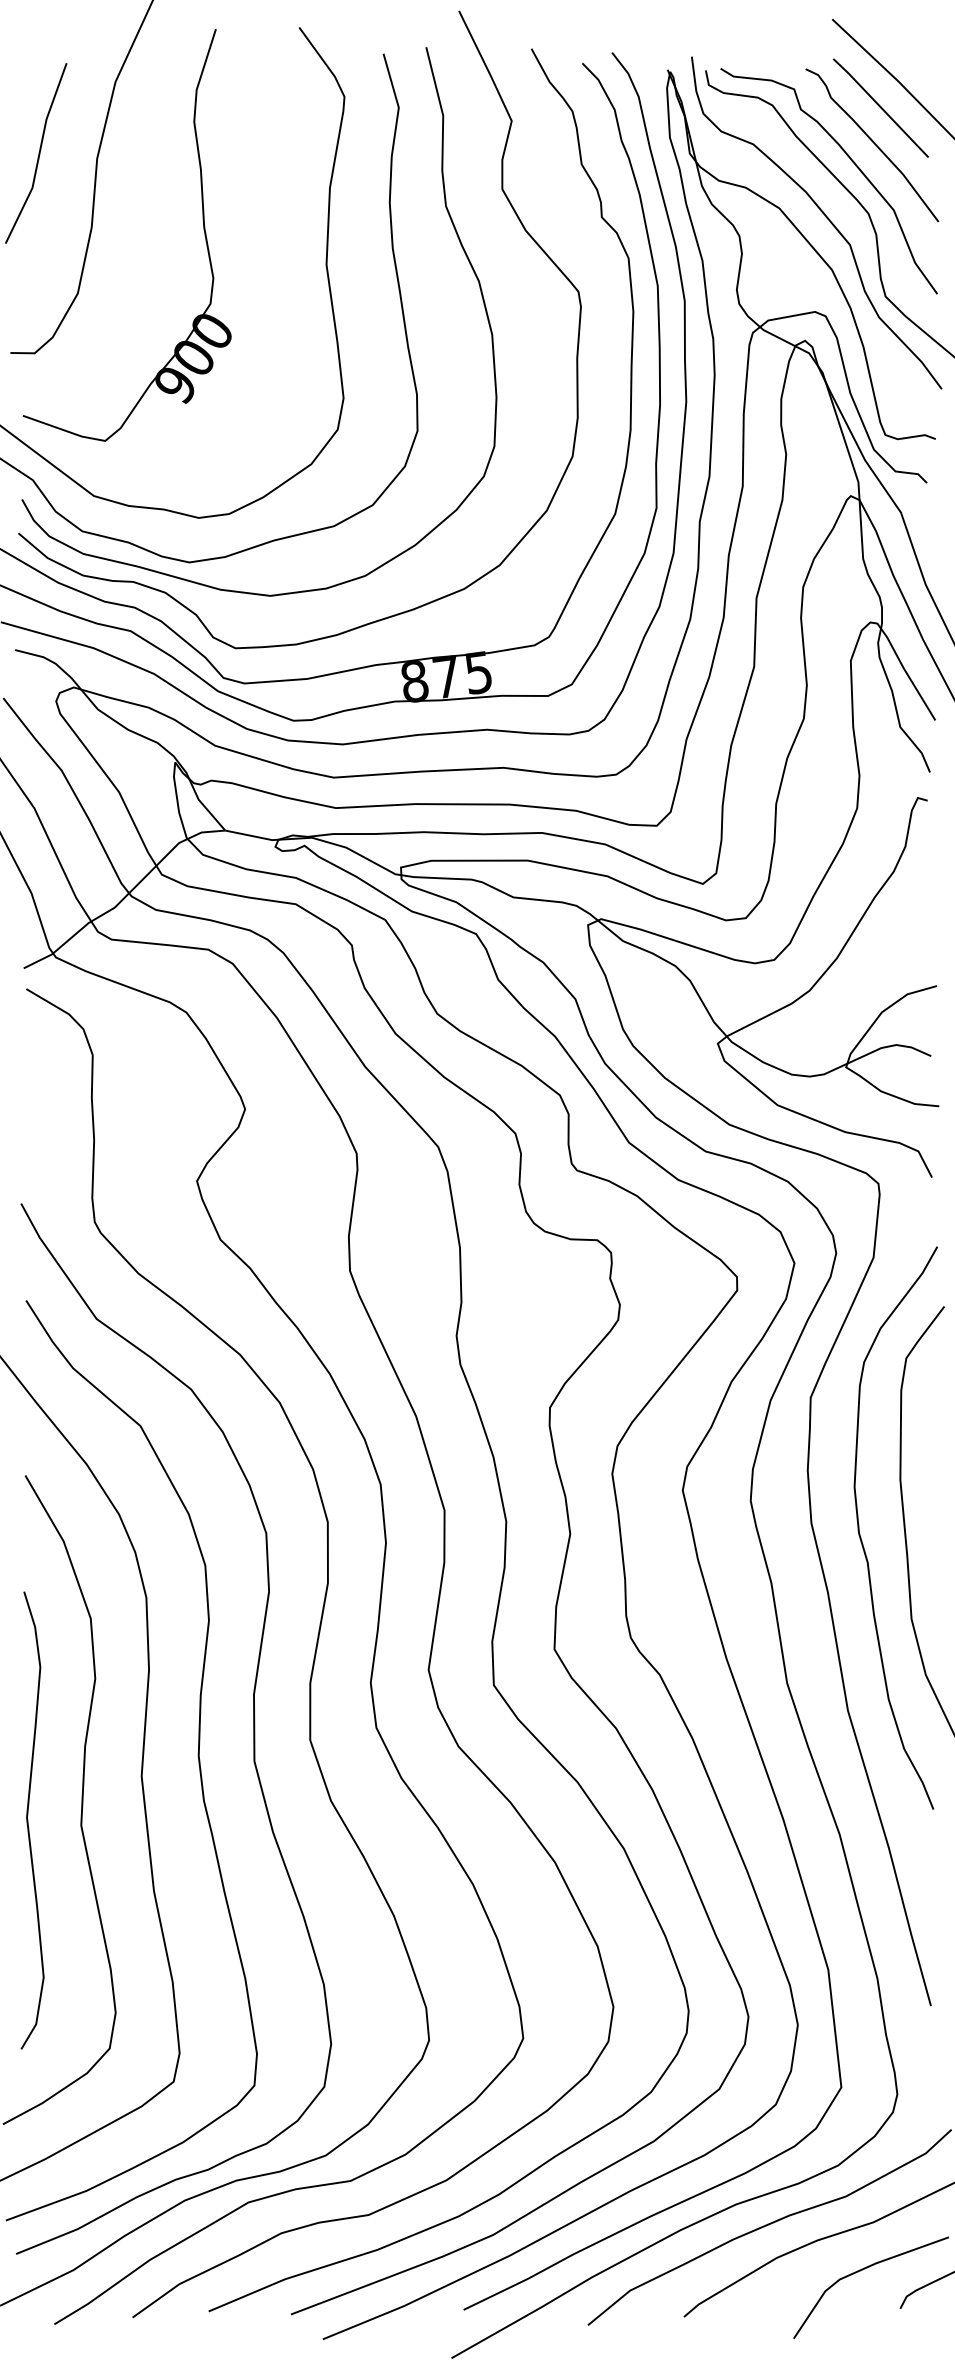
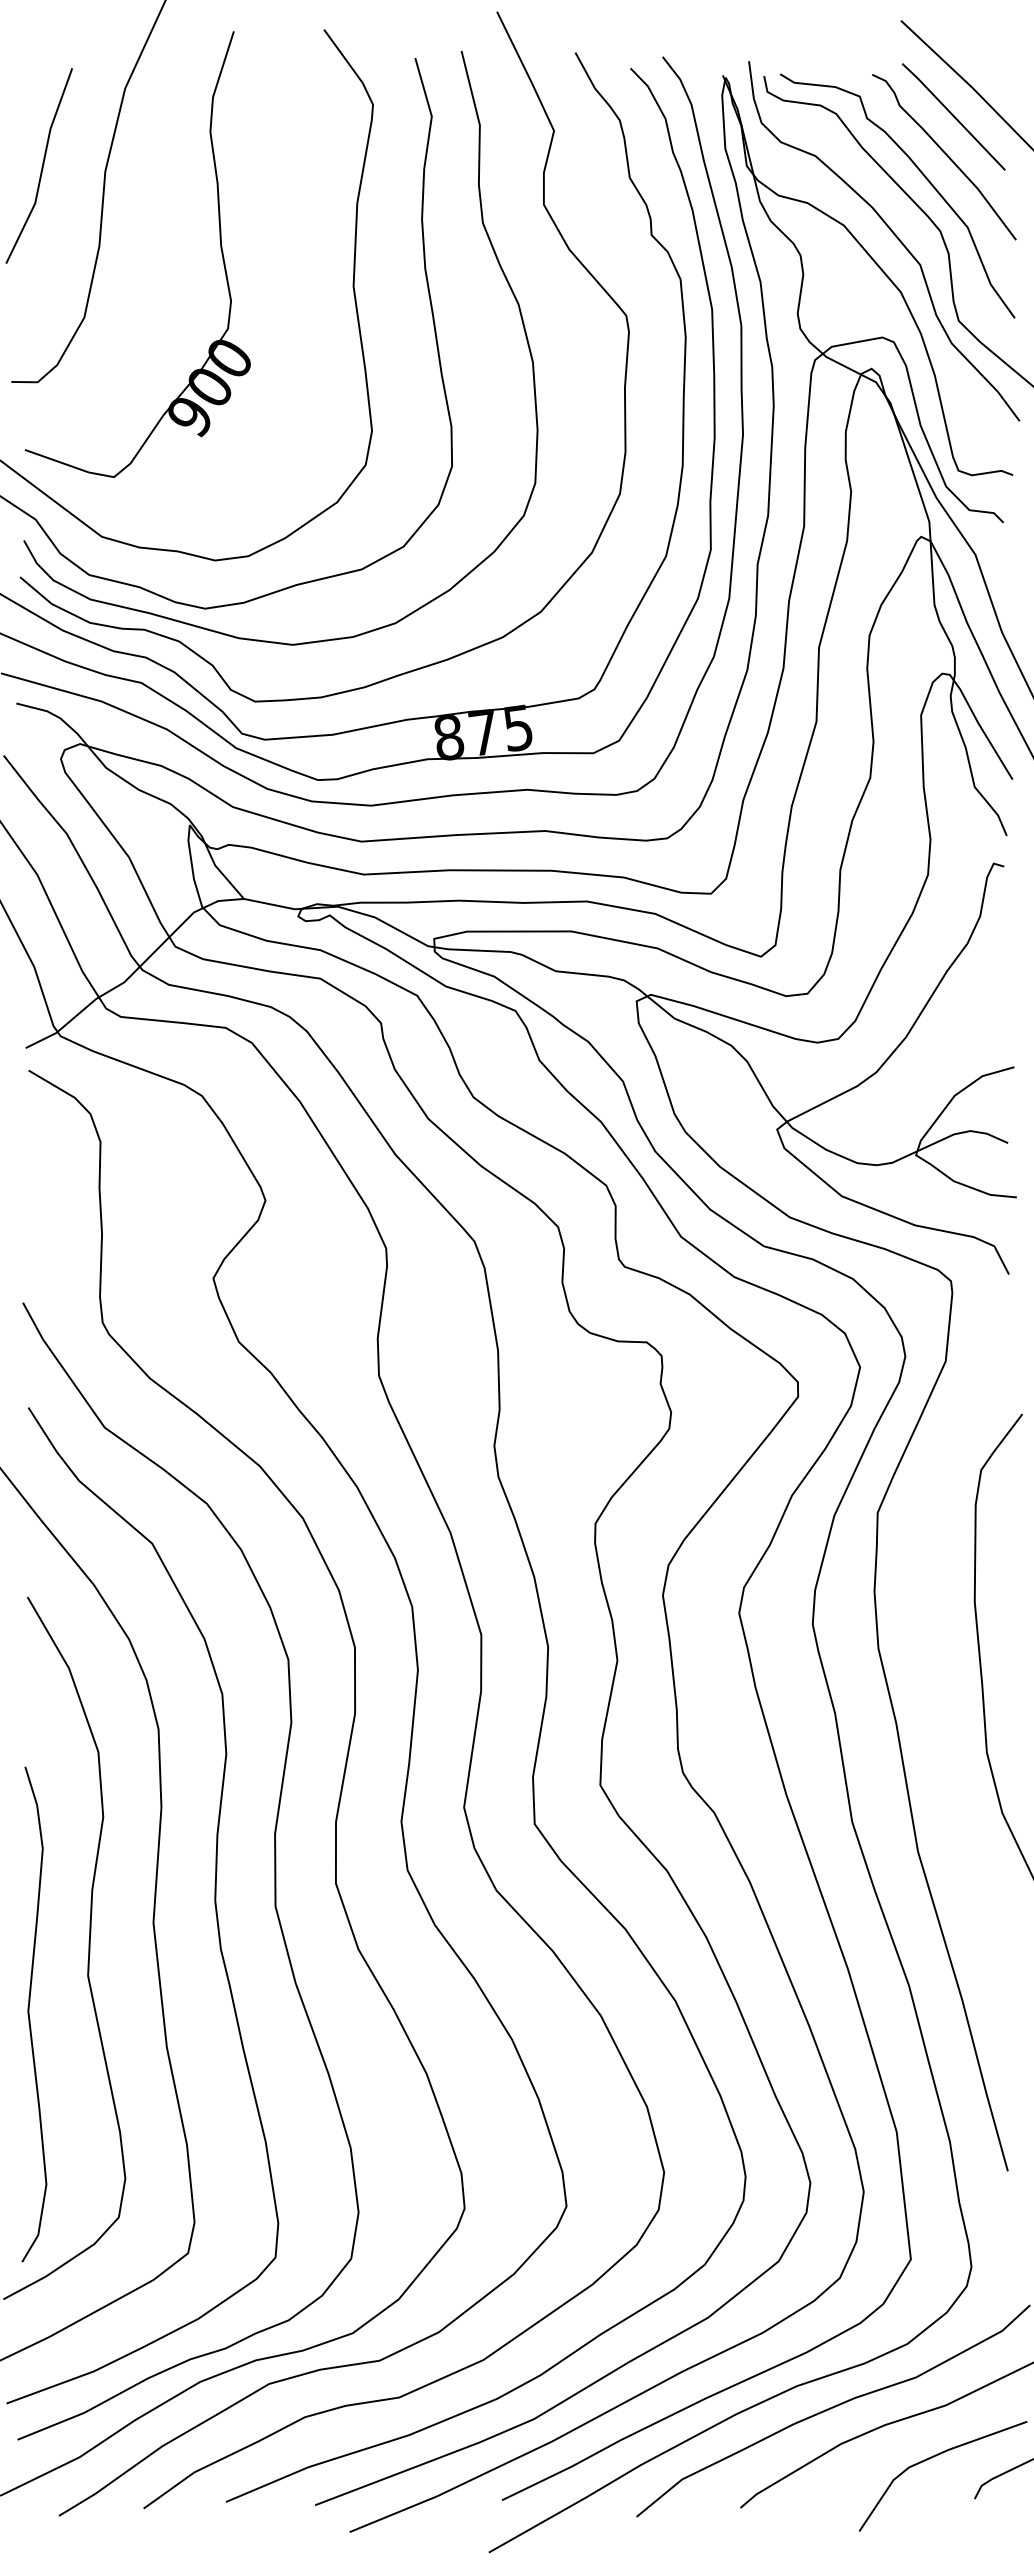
curve: (861, 1536) -> (932, 1663), removed
curve: (28, 1820) -> (29, 2014), moved

